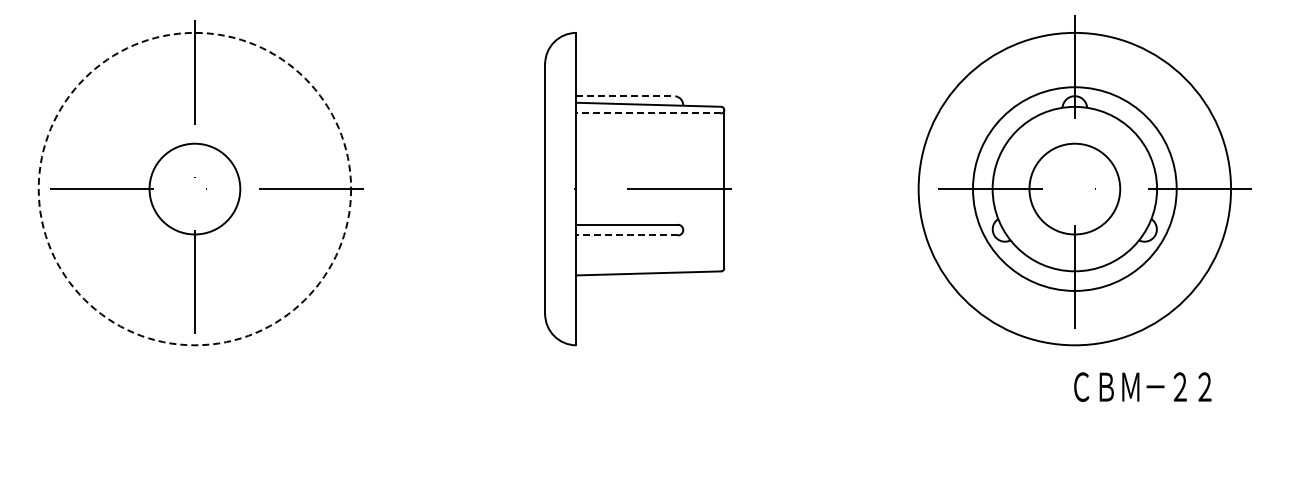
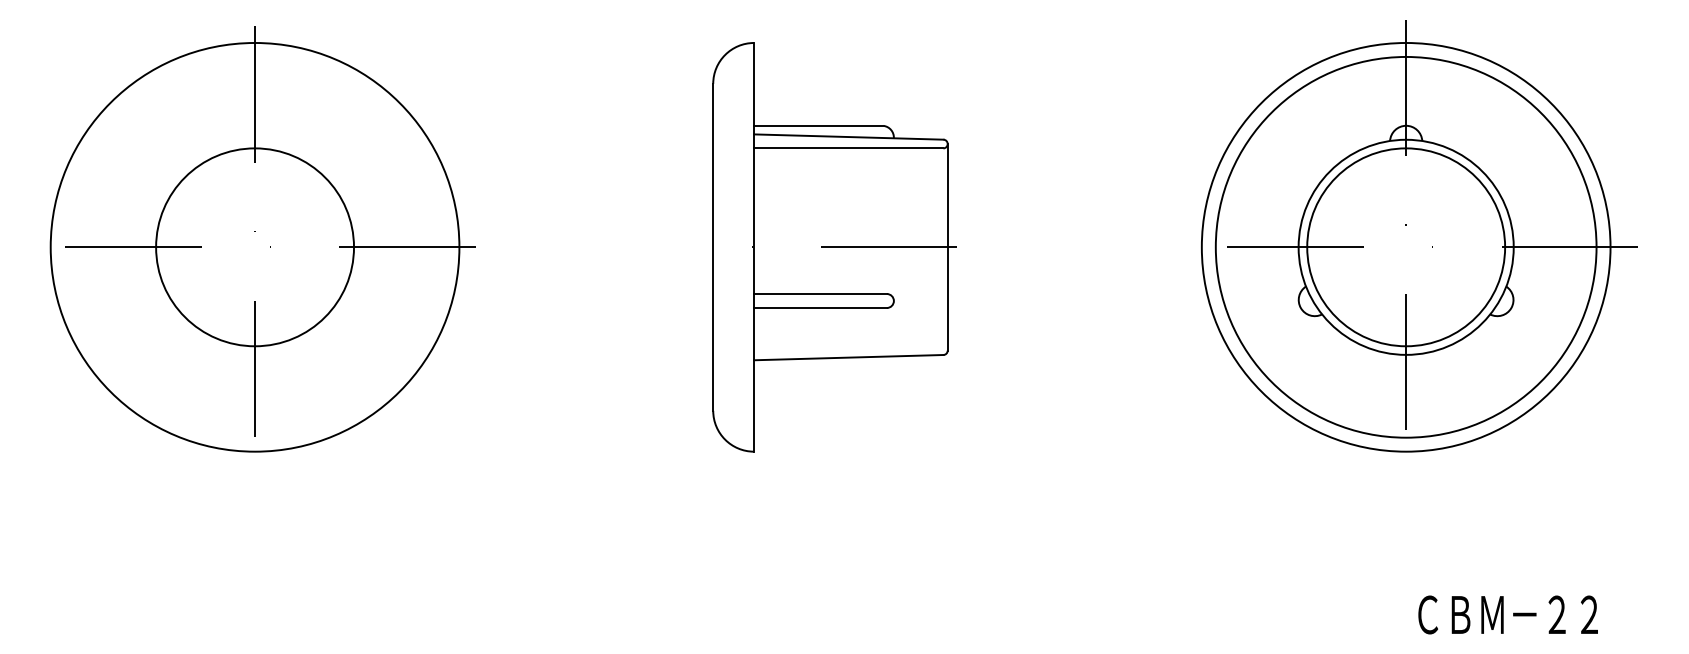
line: (626, 96) -> (819, 126), dashed -> solid
line: (648, 113) -> (848, 148), dashed -> solid
circle: (194, 188) -> (254, 246), dashed -> solid
circle: (194, 188) -> (254, 246), size x1.67
circle: (1074, 188) -> (1405, 246), size x1.43
circle: (1074, 188) -> (1405, 246), size x1.67
line: (627, 235) -> (820, 308), dashed -> solid
text: (1142, 386) -> (1507, 614), moved

